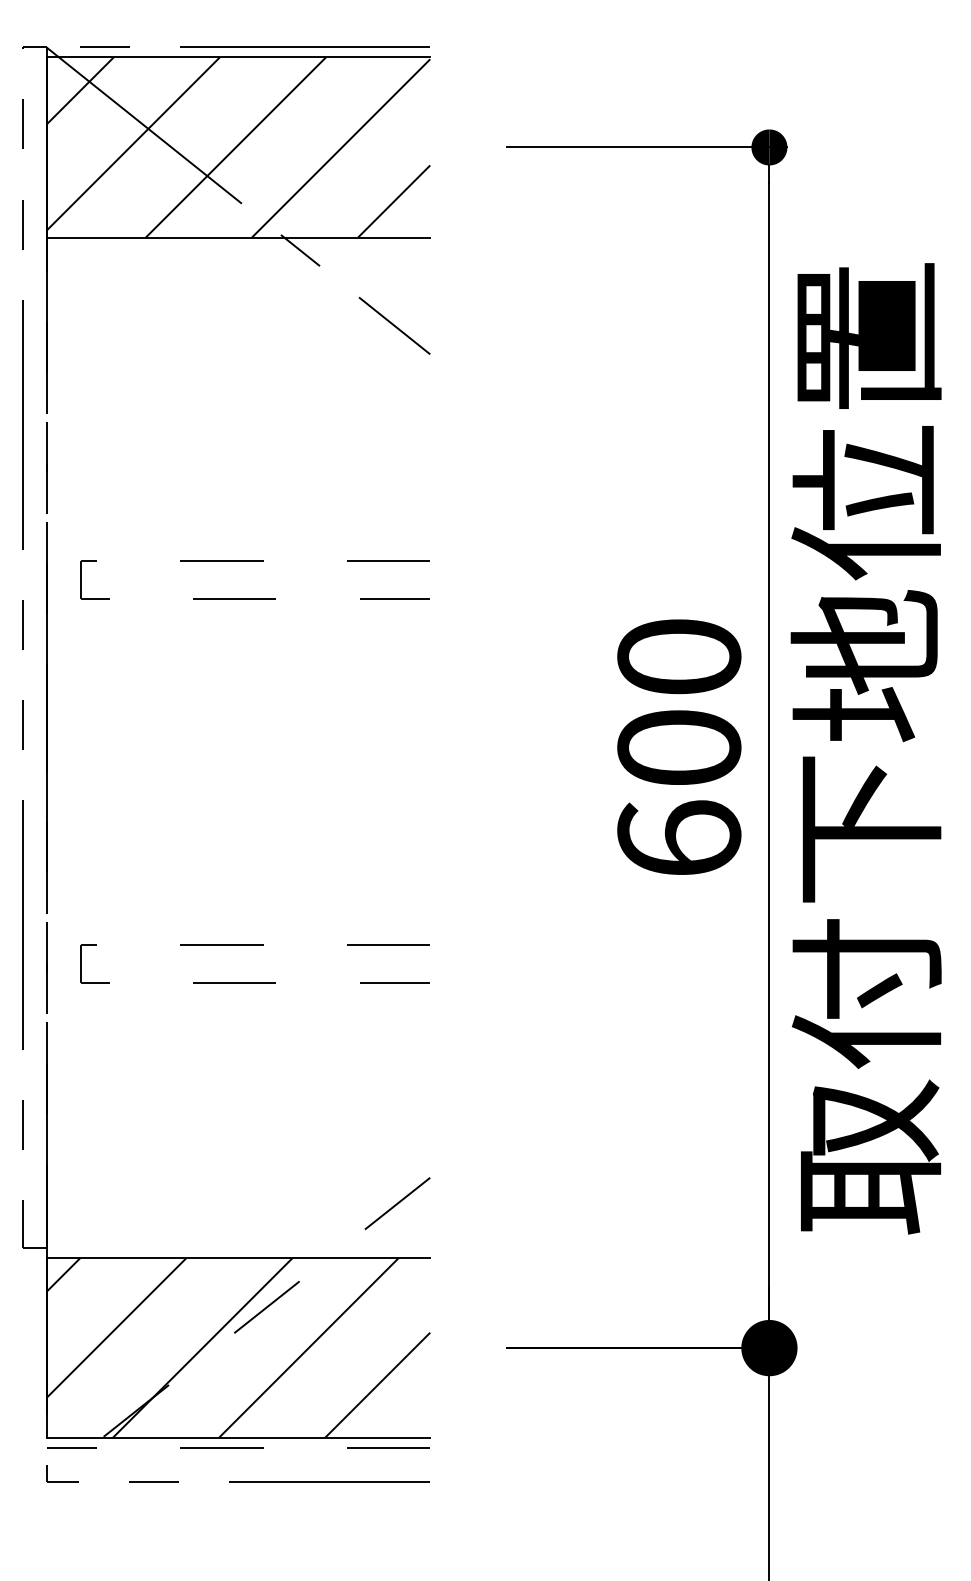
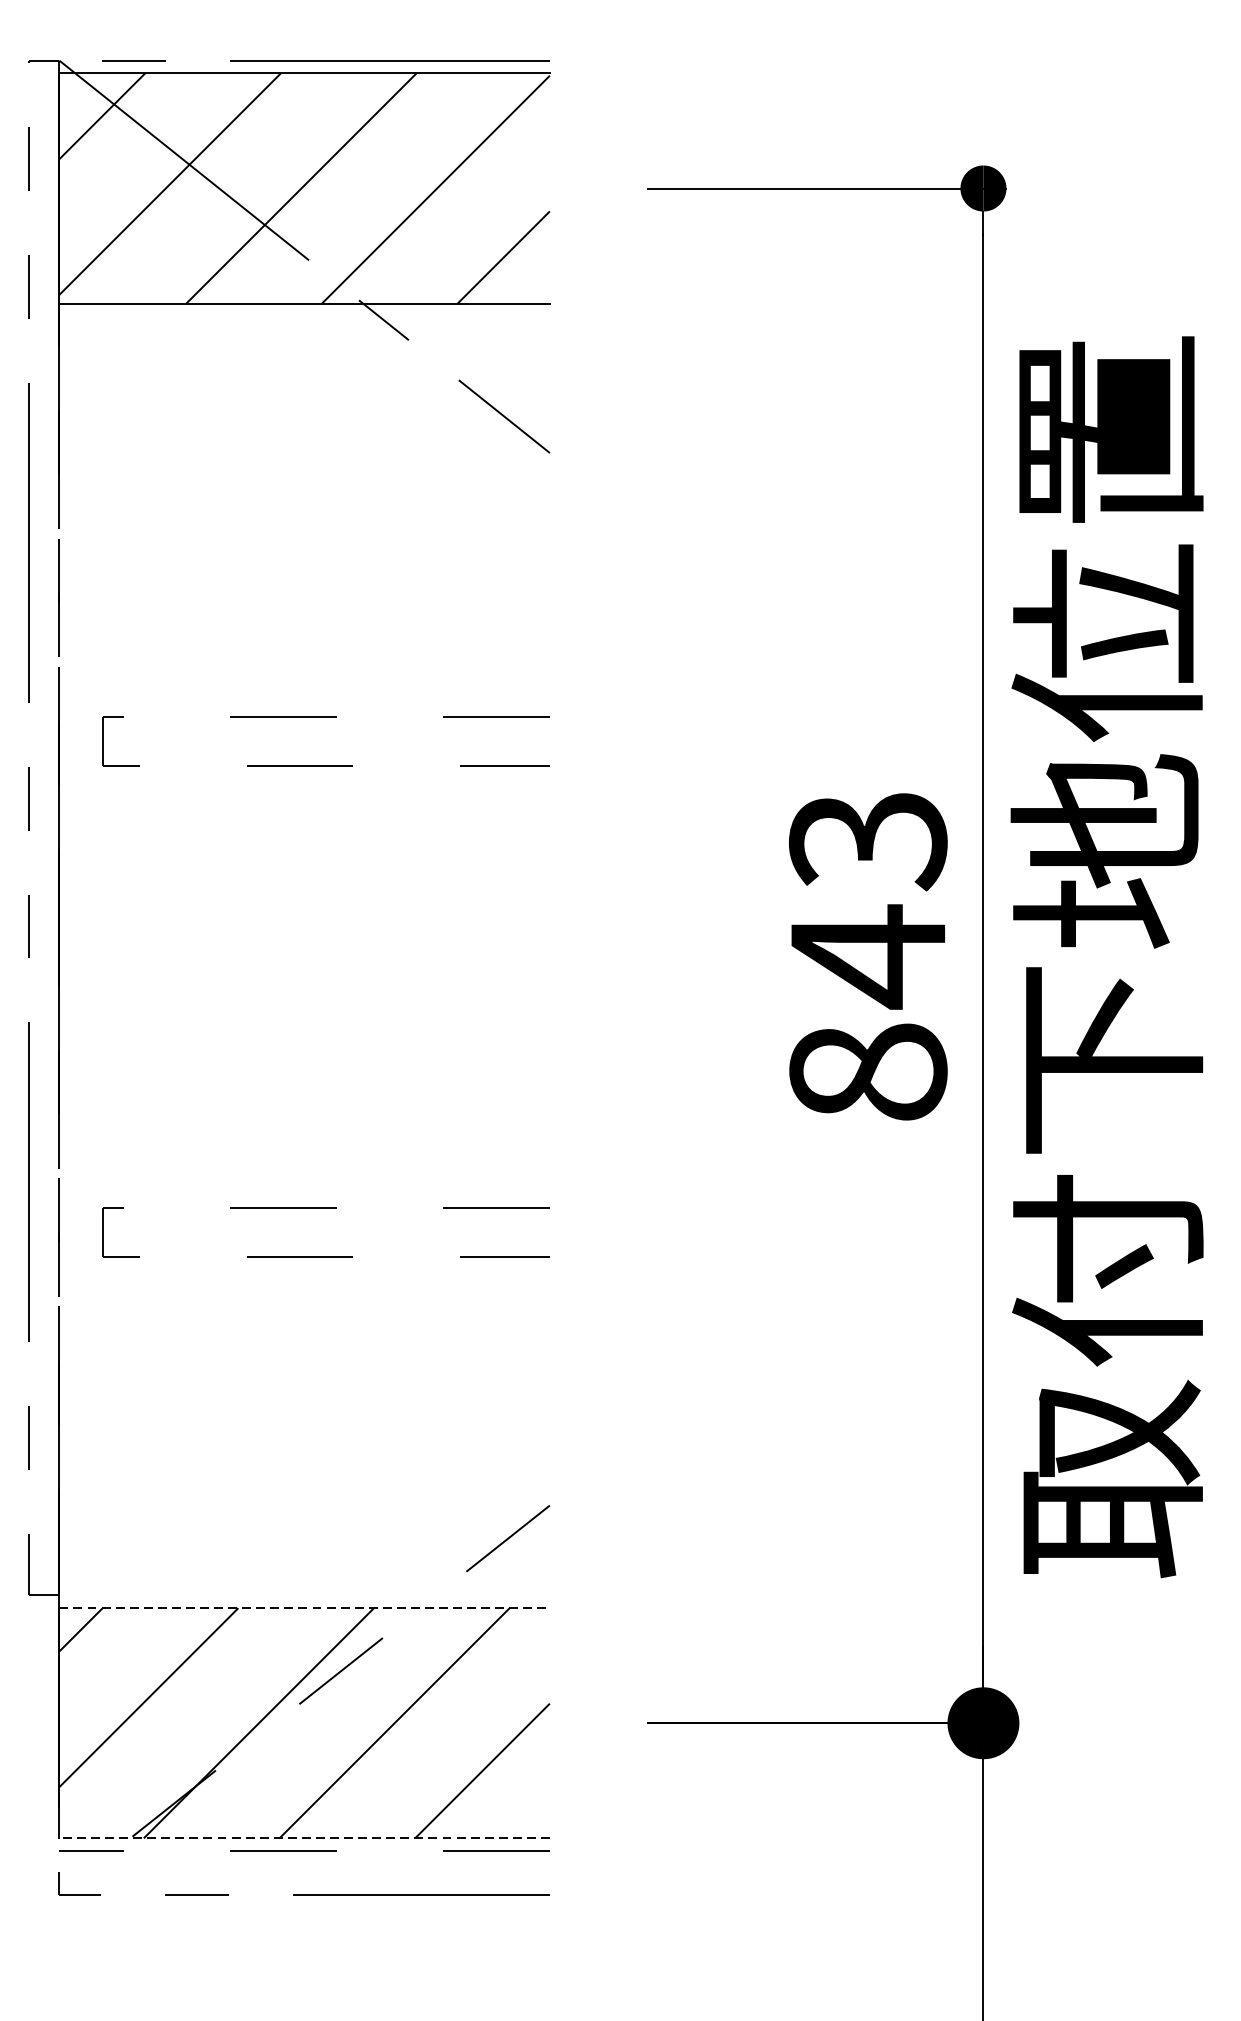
text: (679, 747) -> (868, 955), 600 -> 843
line: (238, 1258) -> (304, 1608), solid -> dashed
line: (238, 1438) -> (304, 1838), solid -> dashed

